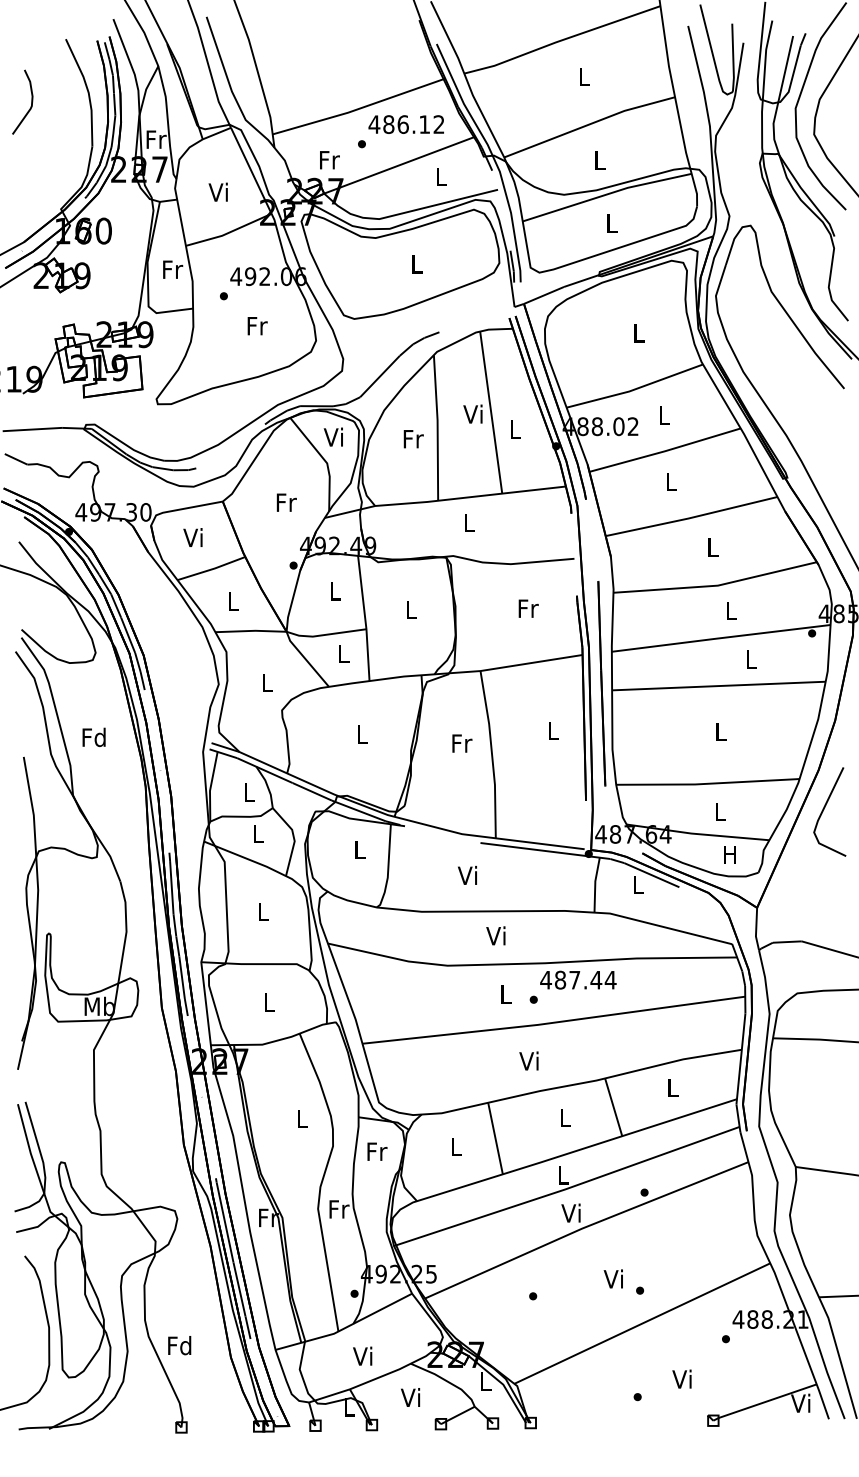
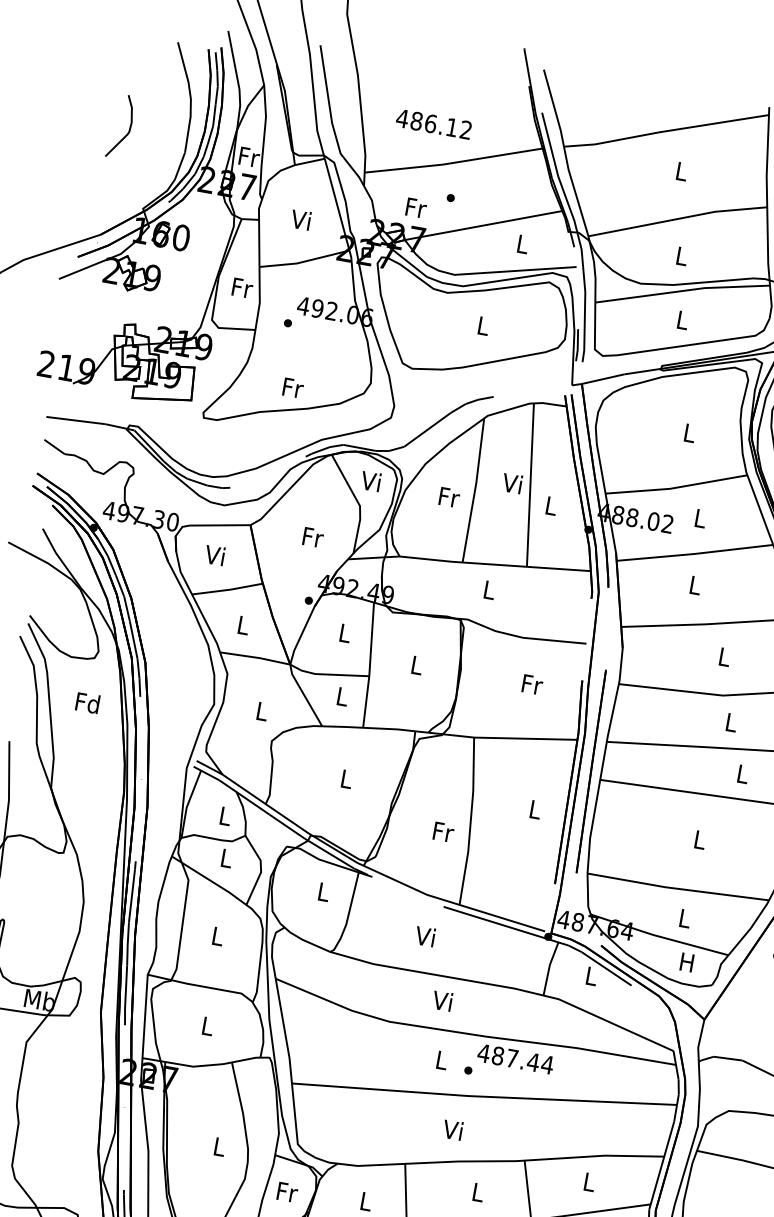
curve: (31, 101) -> (129, 127), moved
text: (405, 124) -> (433, 124), moved
text: (257, 326) -> (293, 388), moved
text: (93, 736) -> (87, 701), moved
text: (462, 743) -> (443, 832), moved

